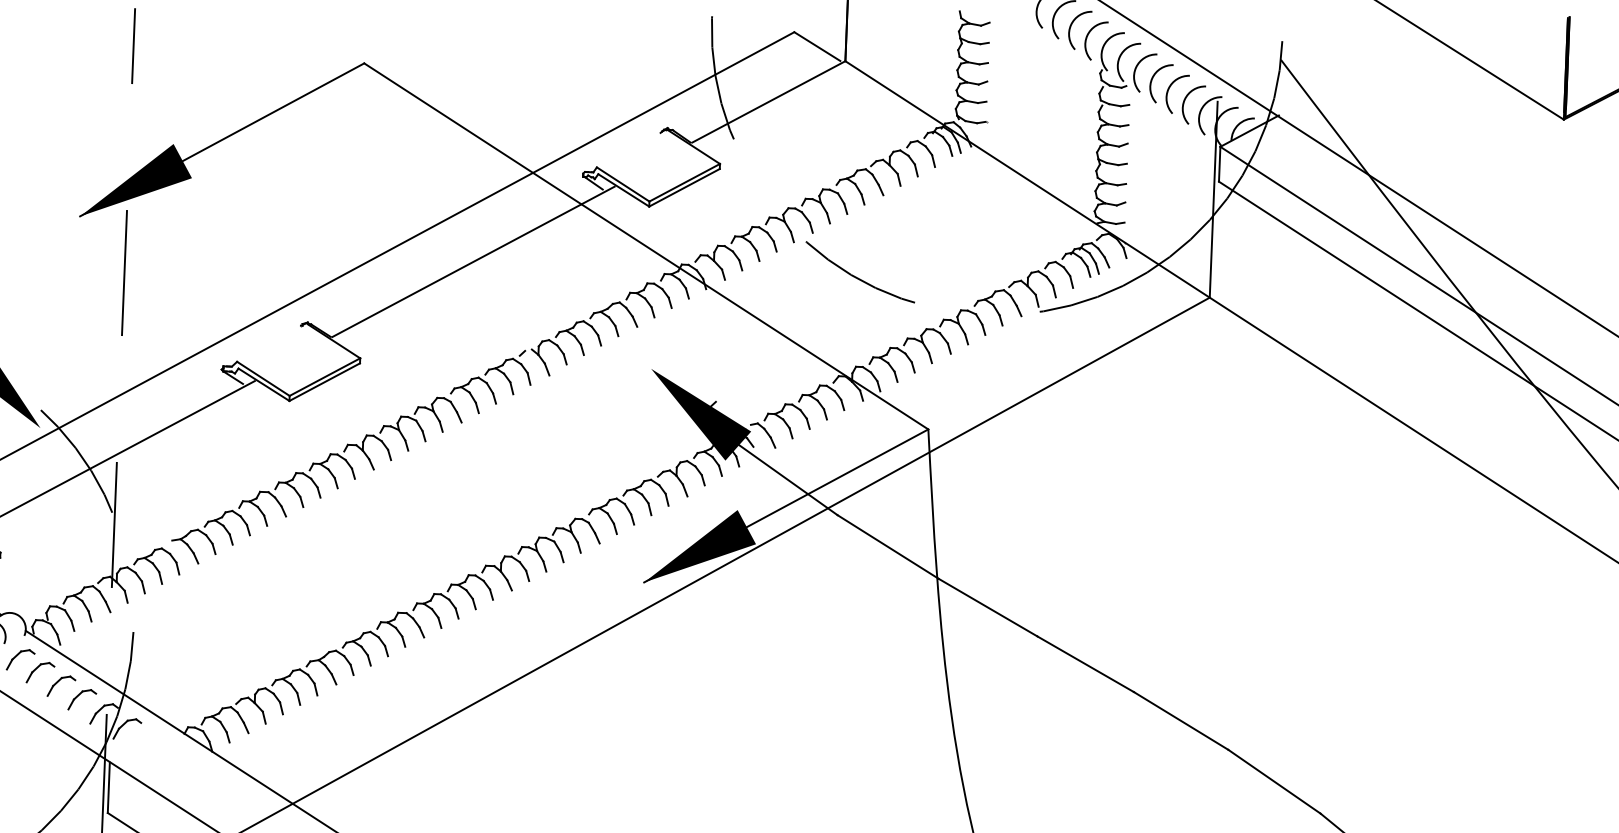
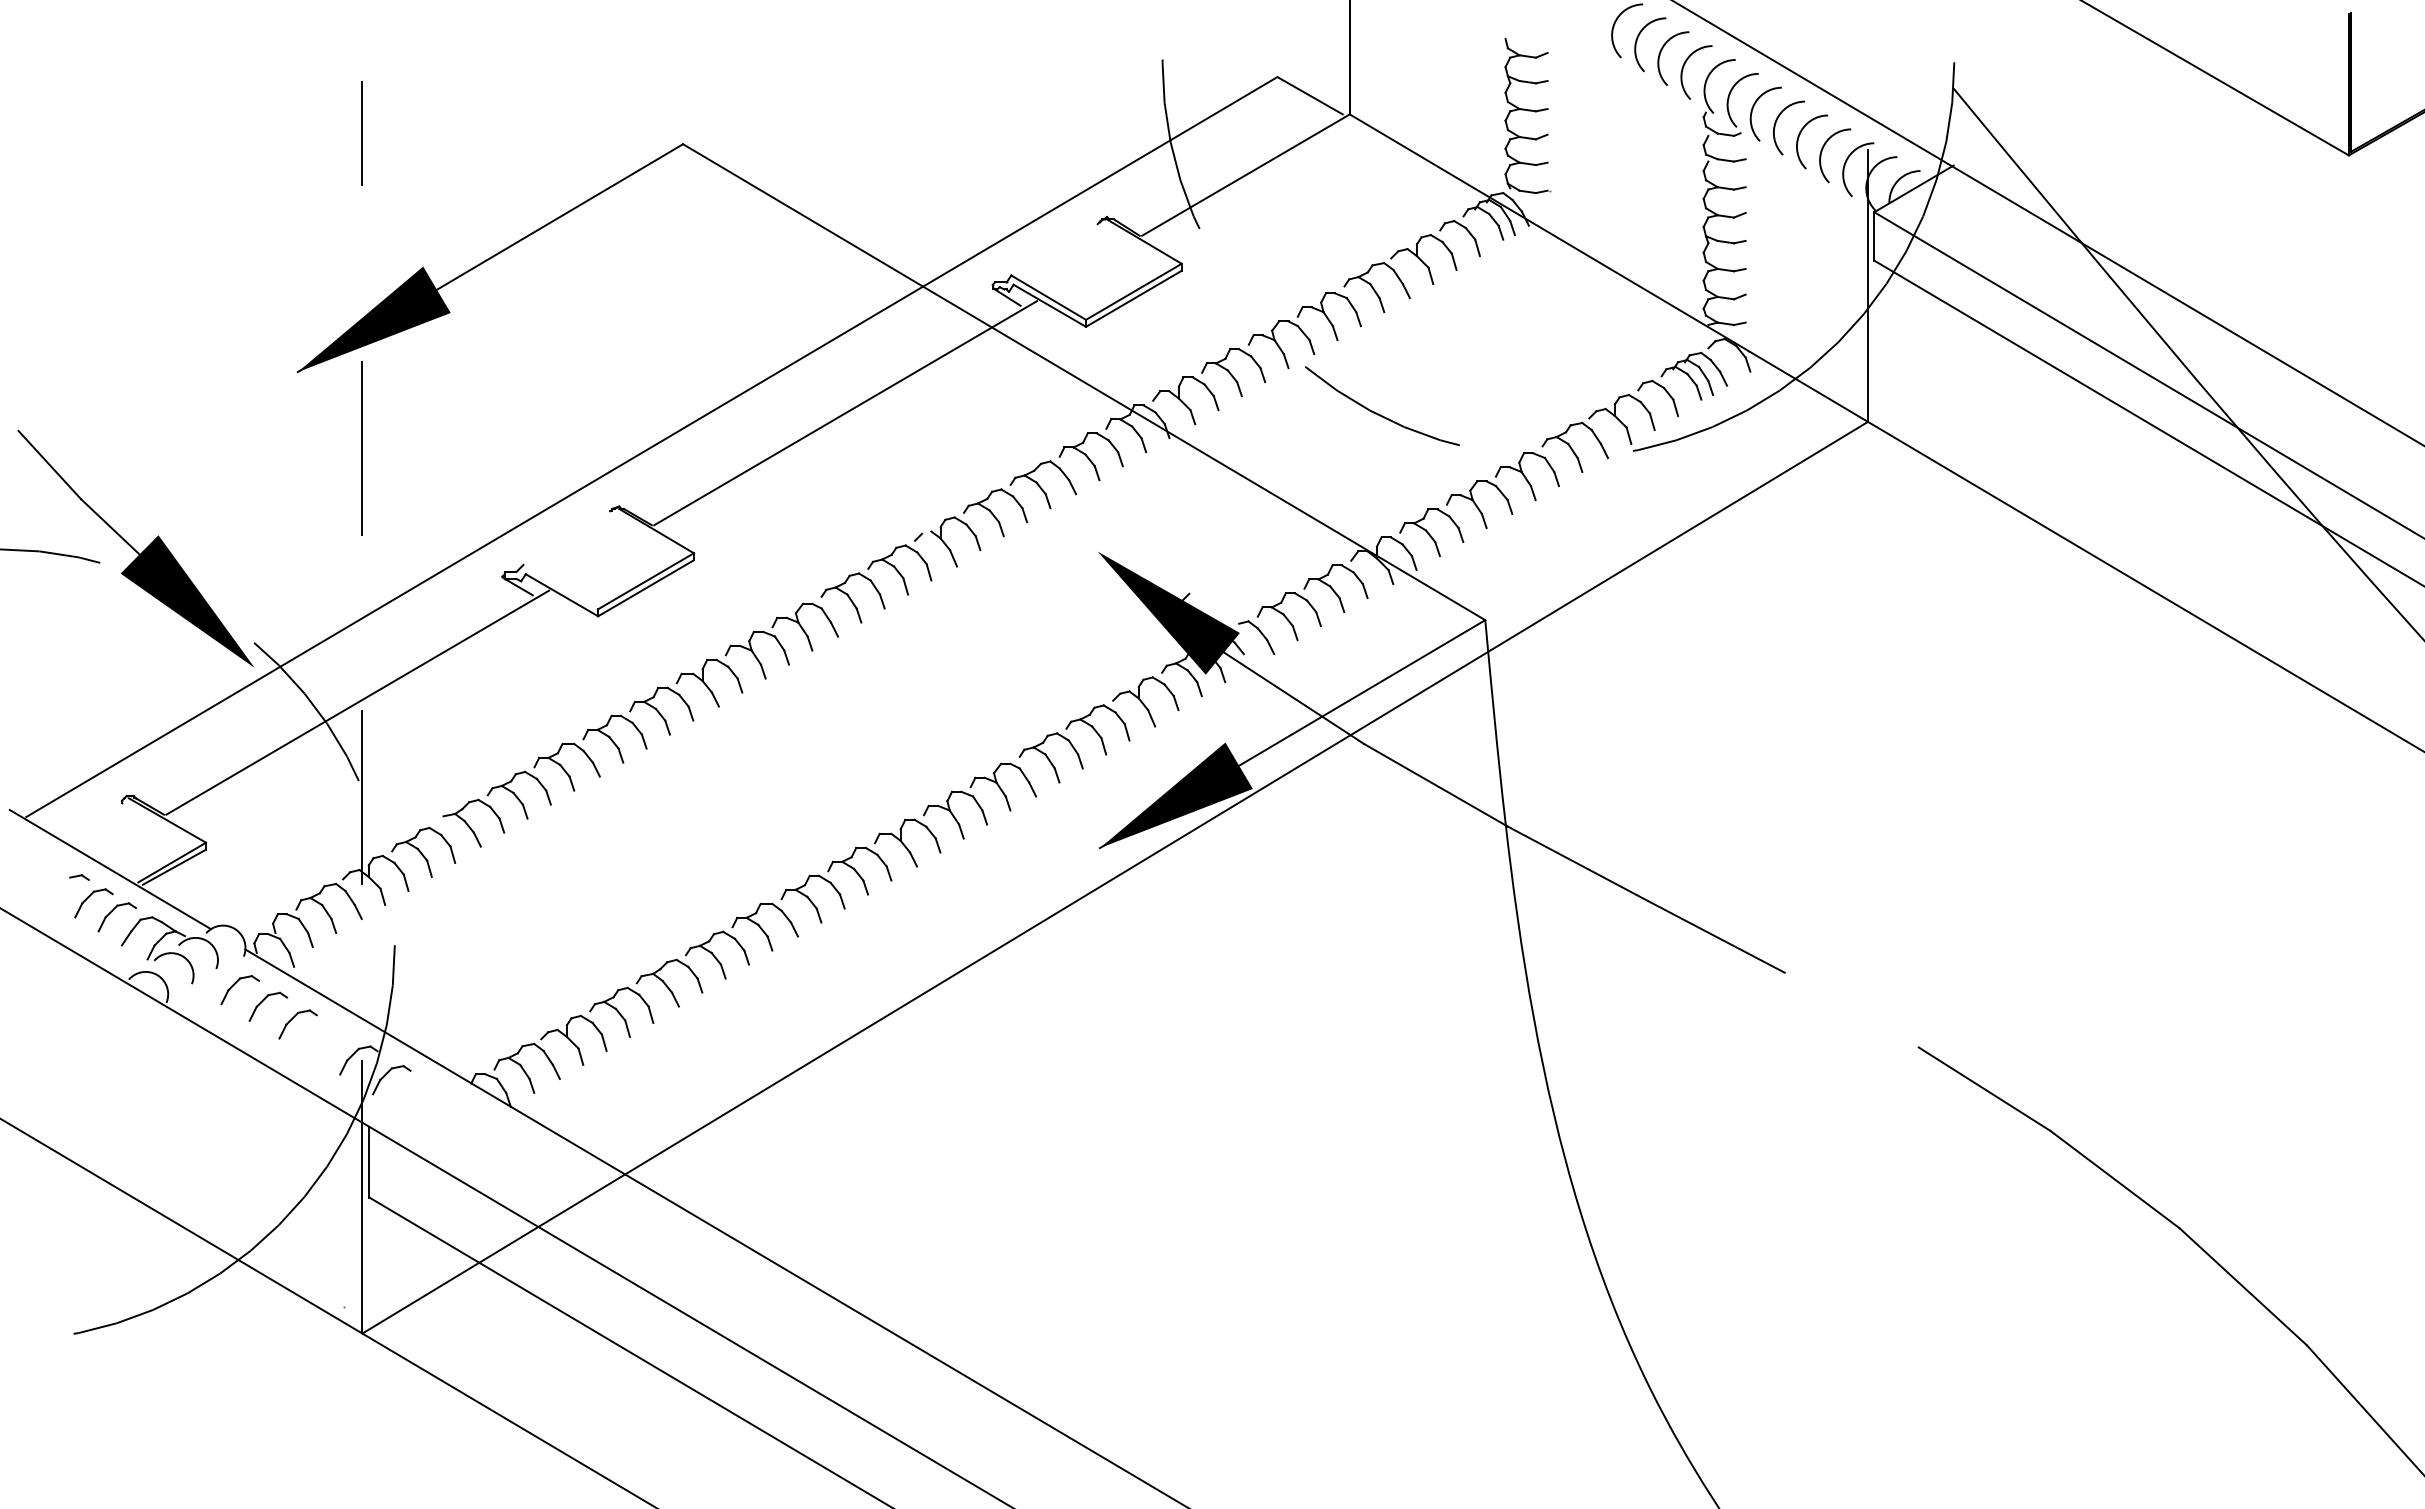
line: (263, 378) -> (560, 586), removed
part: (78, 696) -> (322, 1037), removed
line: (1180, 720) -> (1851, 1009), removed

